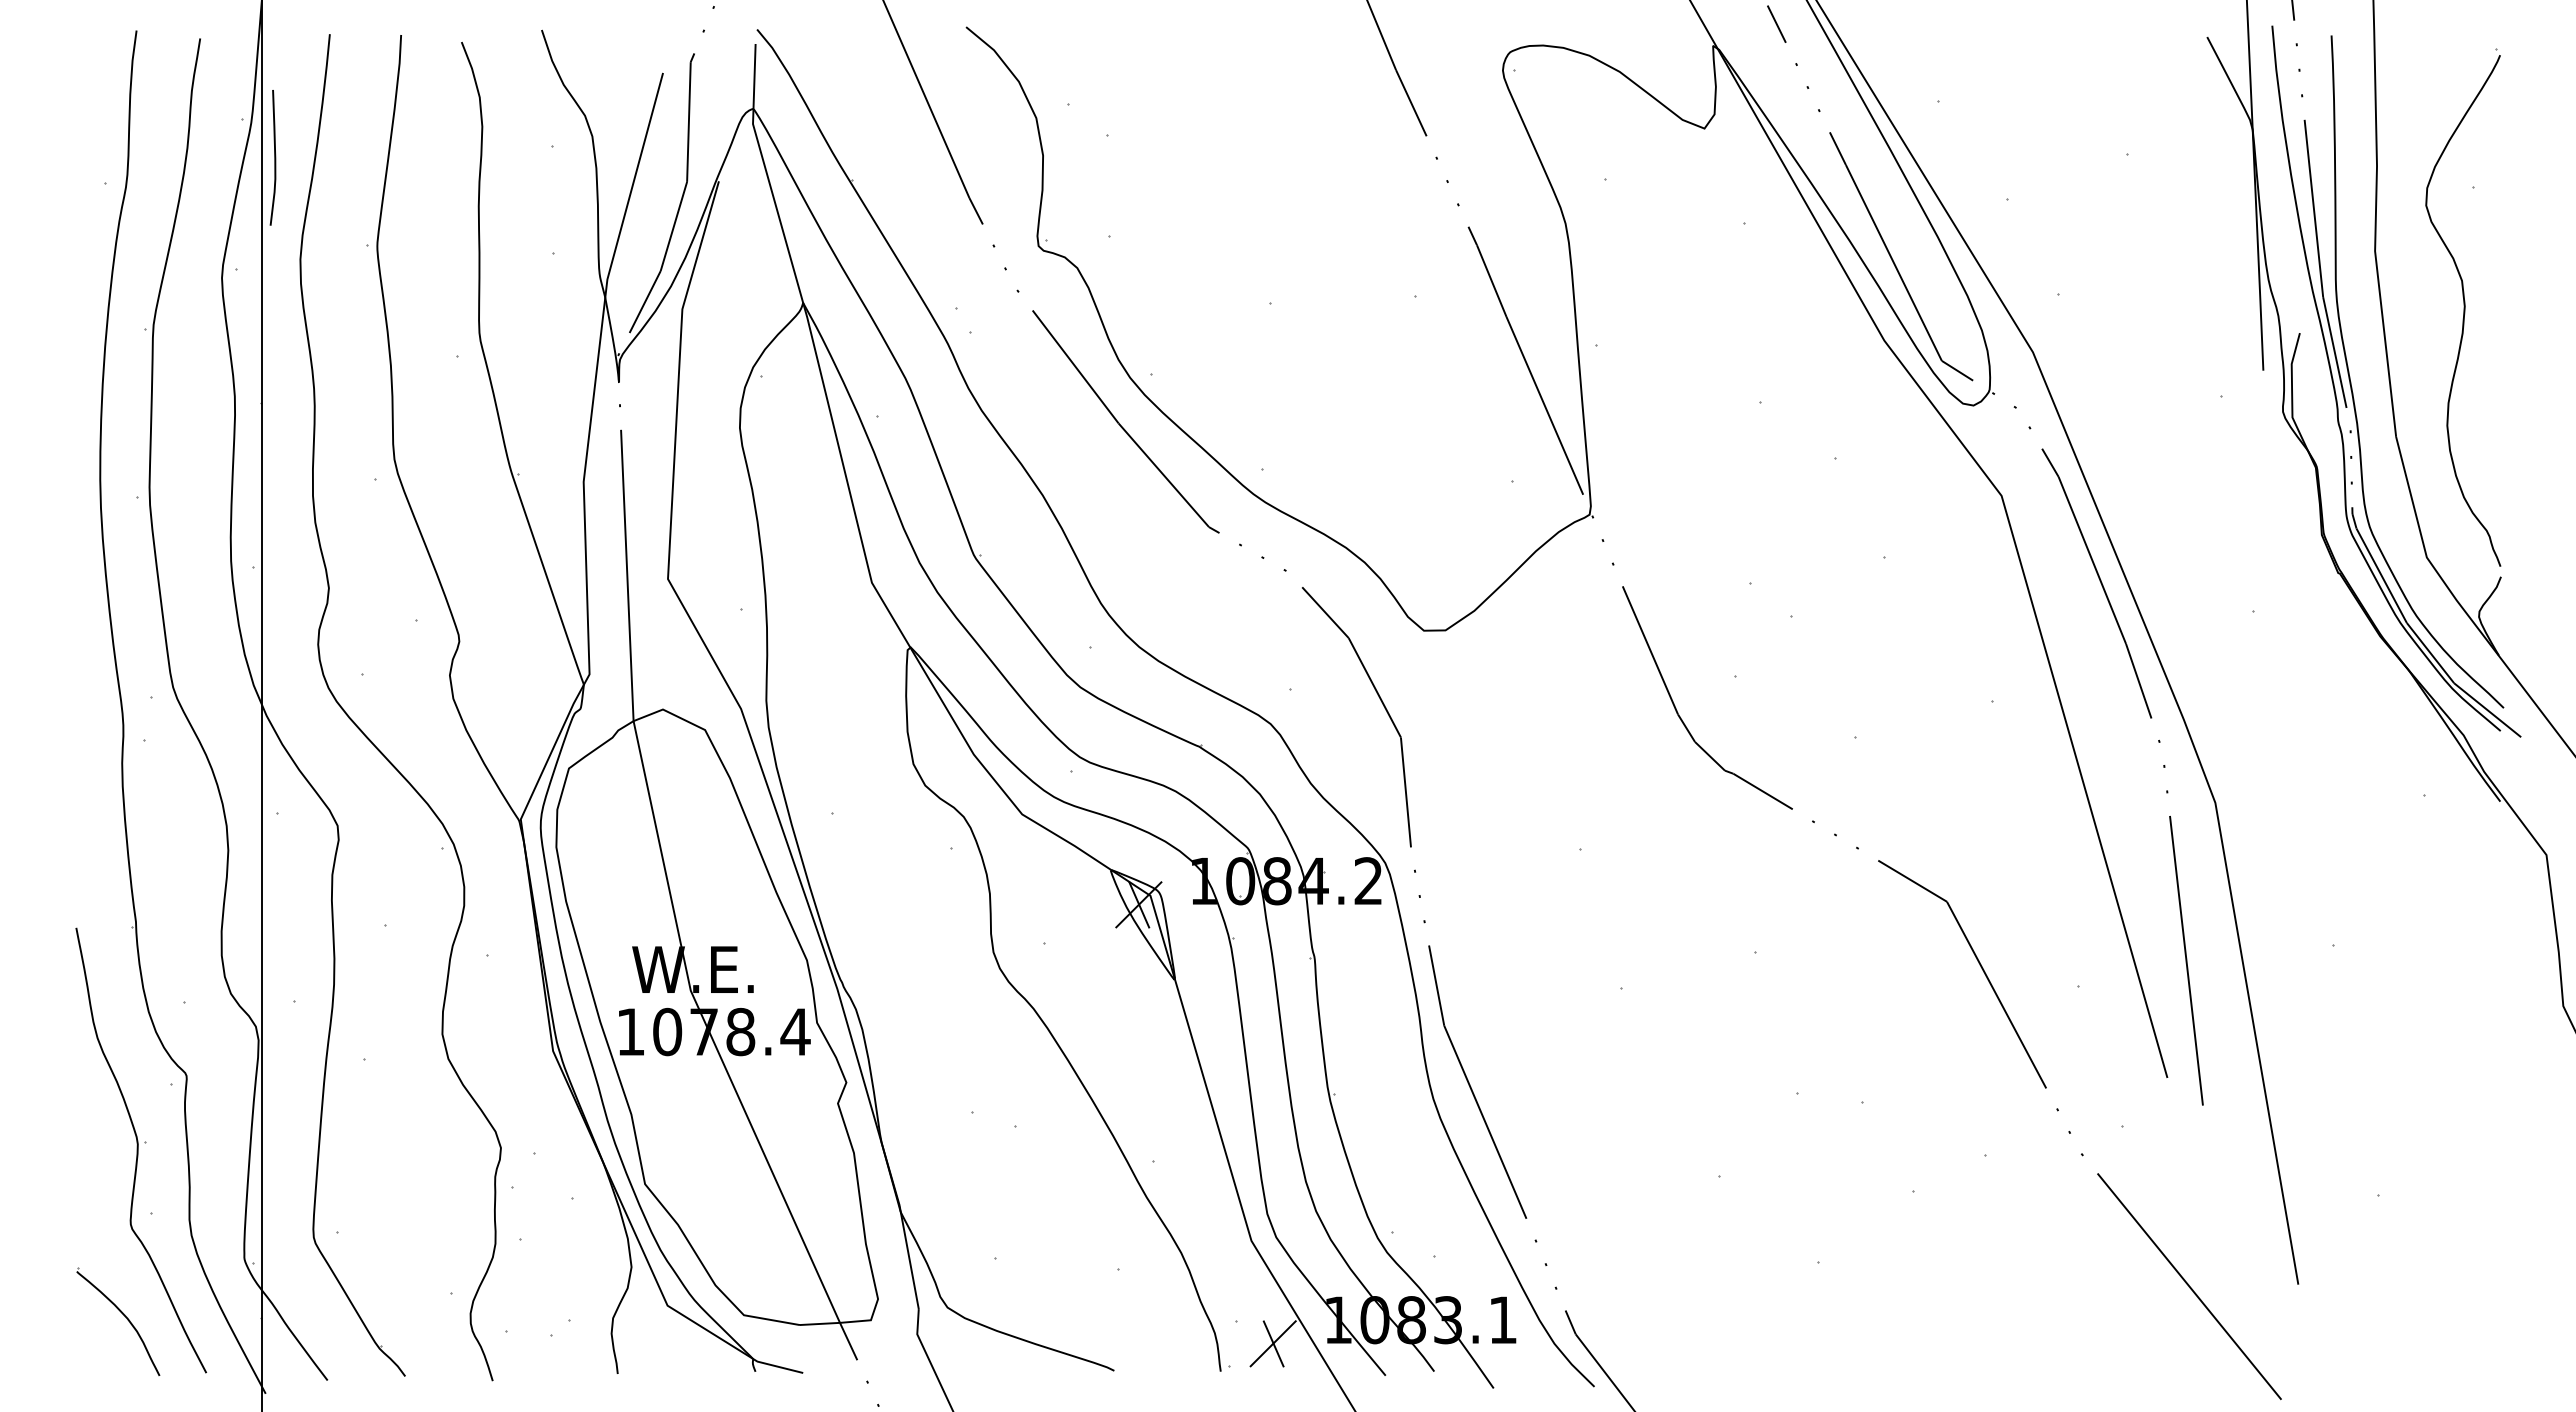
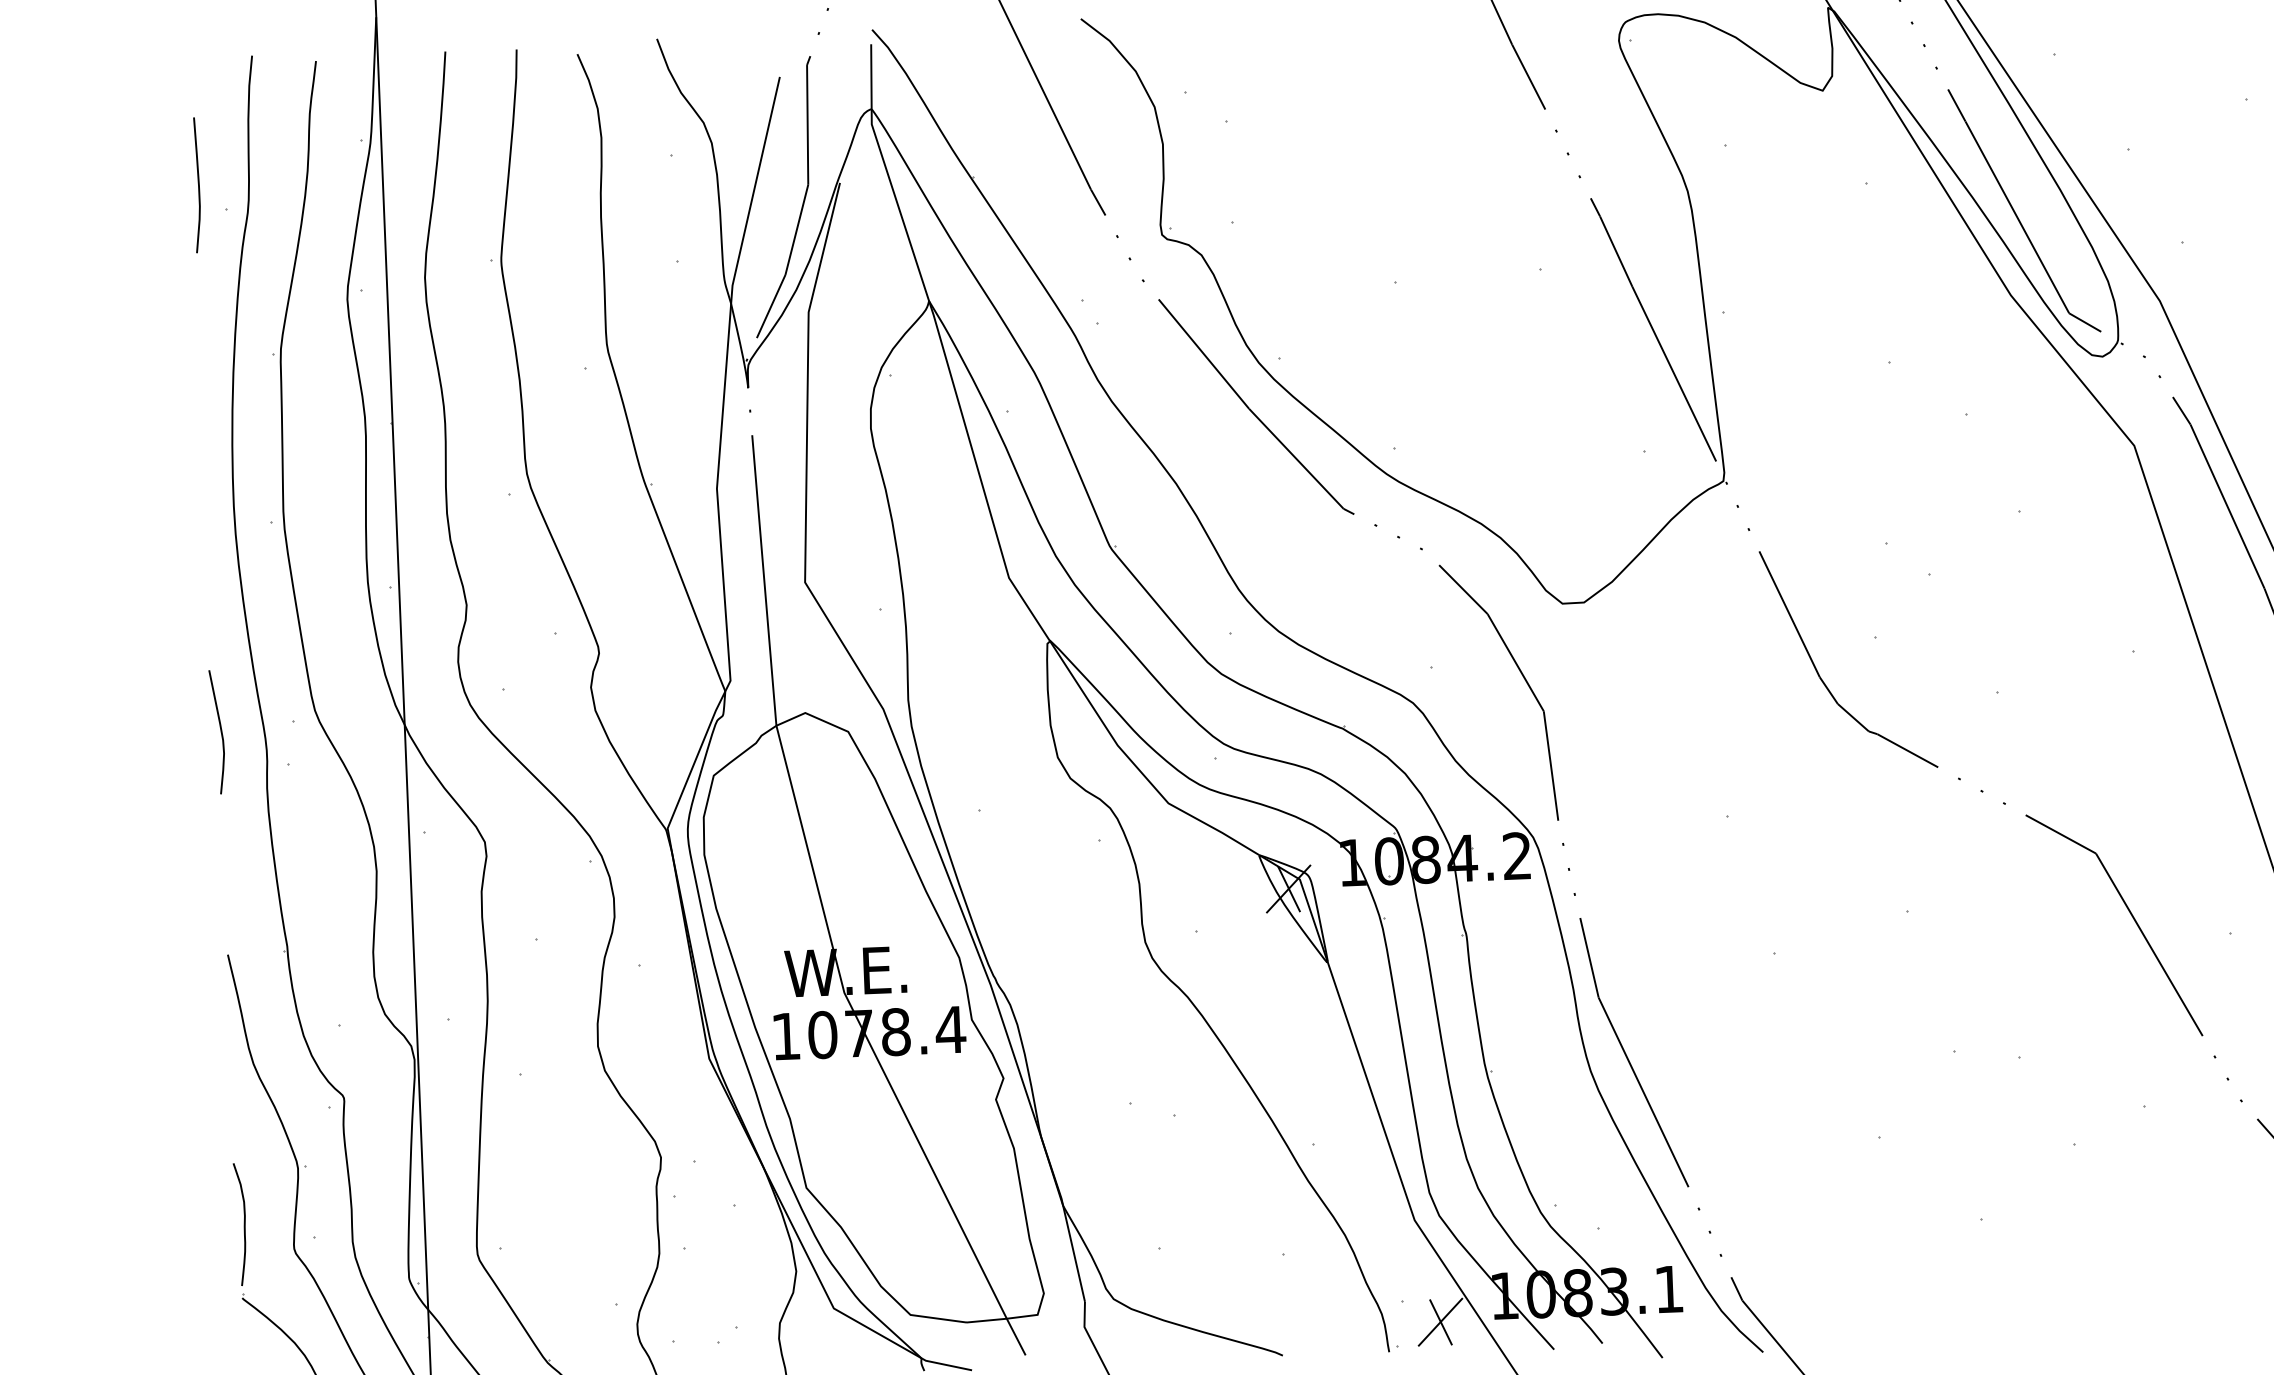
curve: (274, 157) -> (198, 184), moved
curve: (77, 703) -> (220, 730), added
curve: (81, 1197) -> (243, 1223), added

